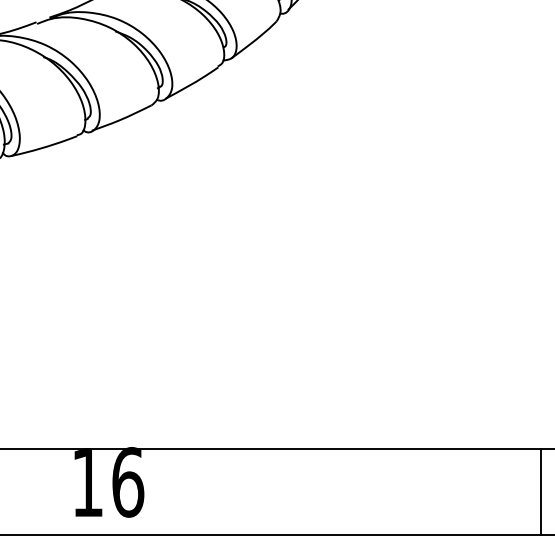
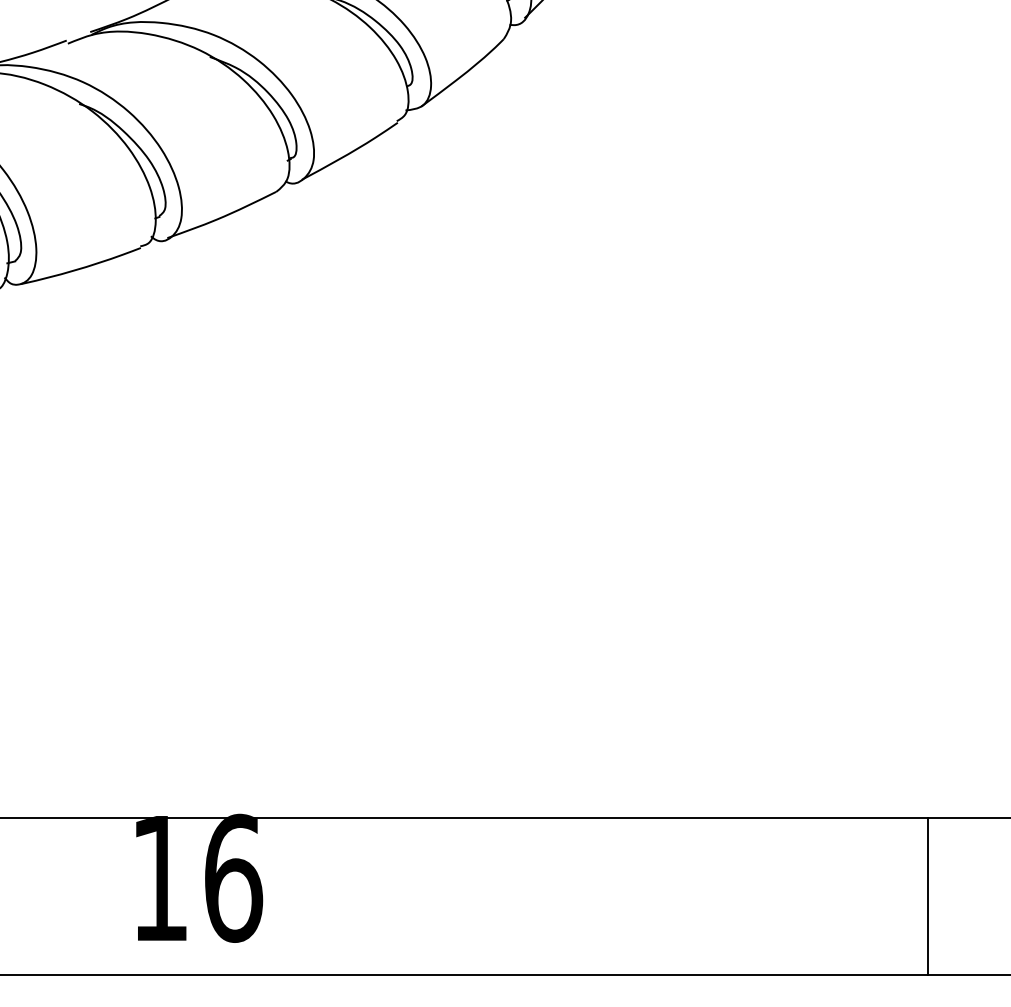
line: (540, 492) -> (927, 896), moved

